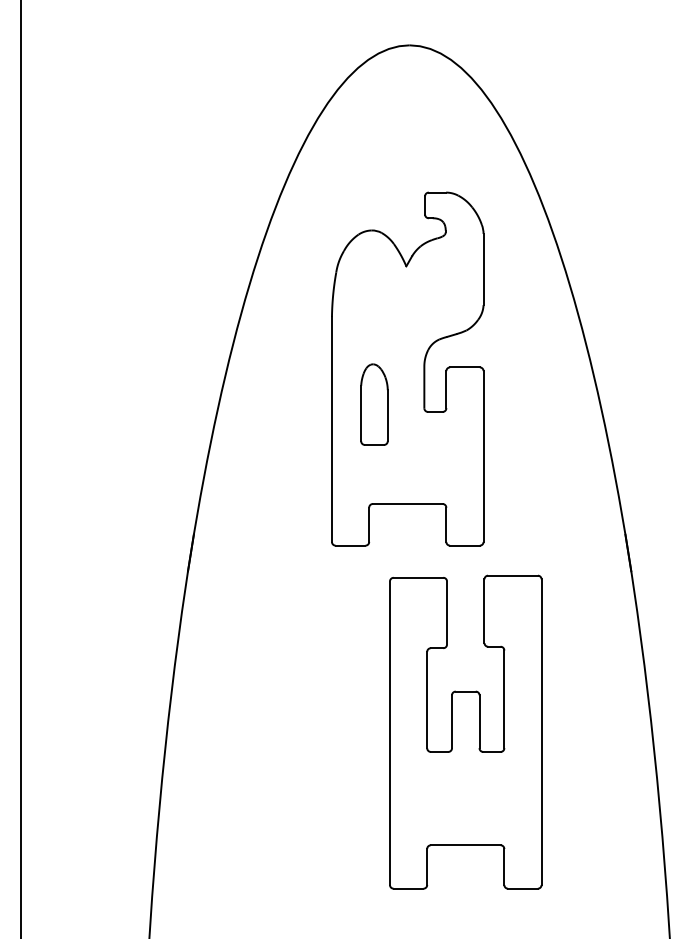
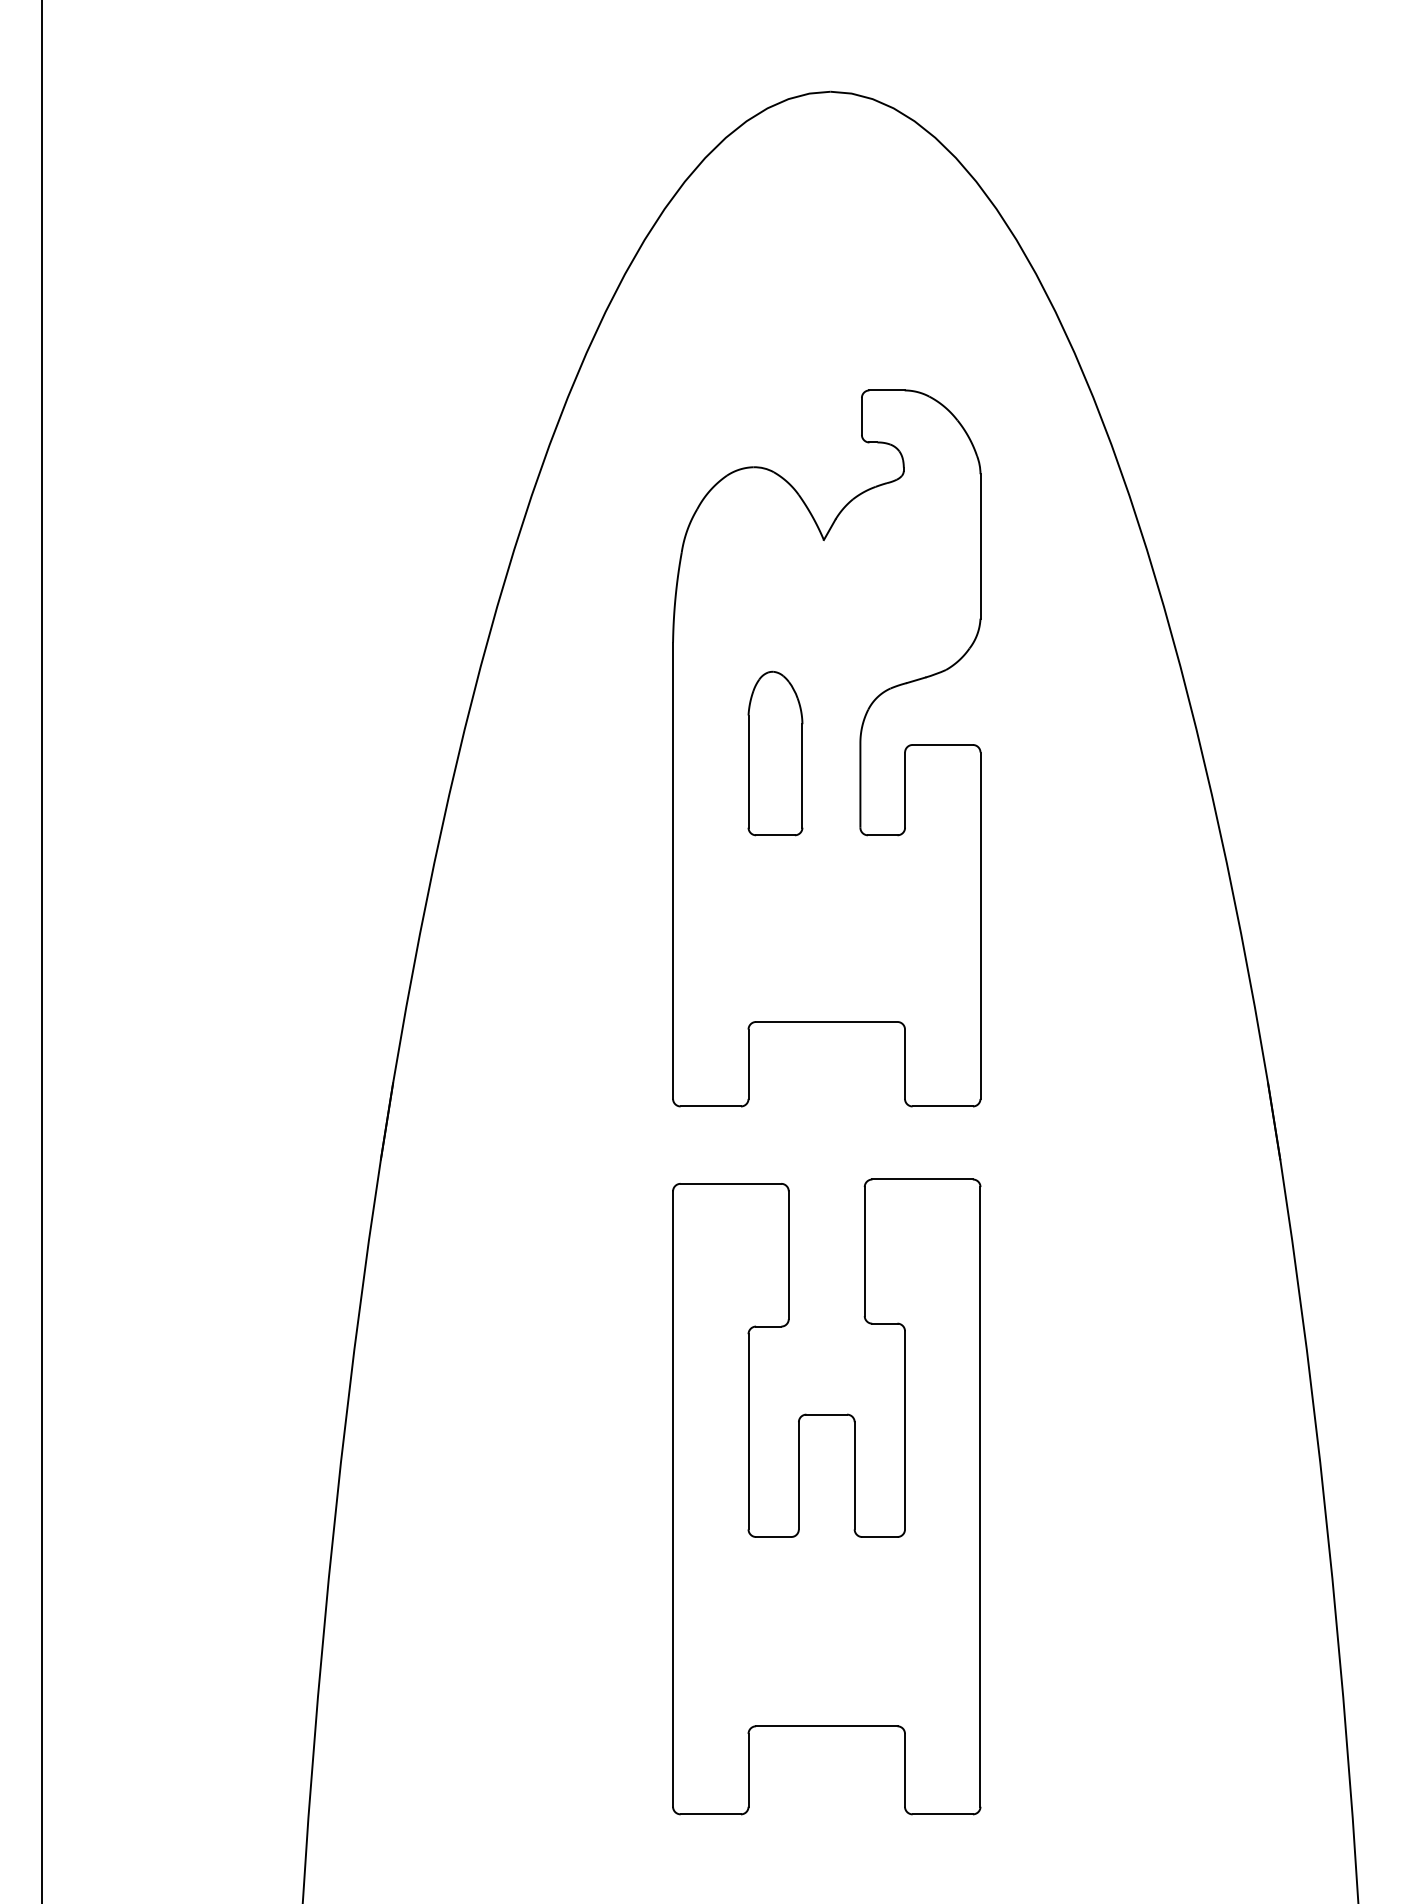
part: (374, 404) -> (775, 753), moved
part: (465, 731) -> (826, 1495), moved

